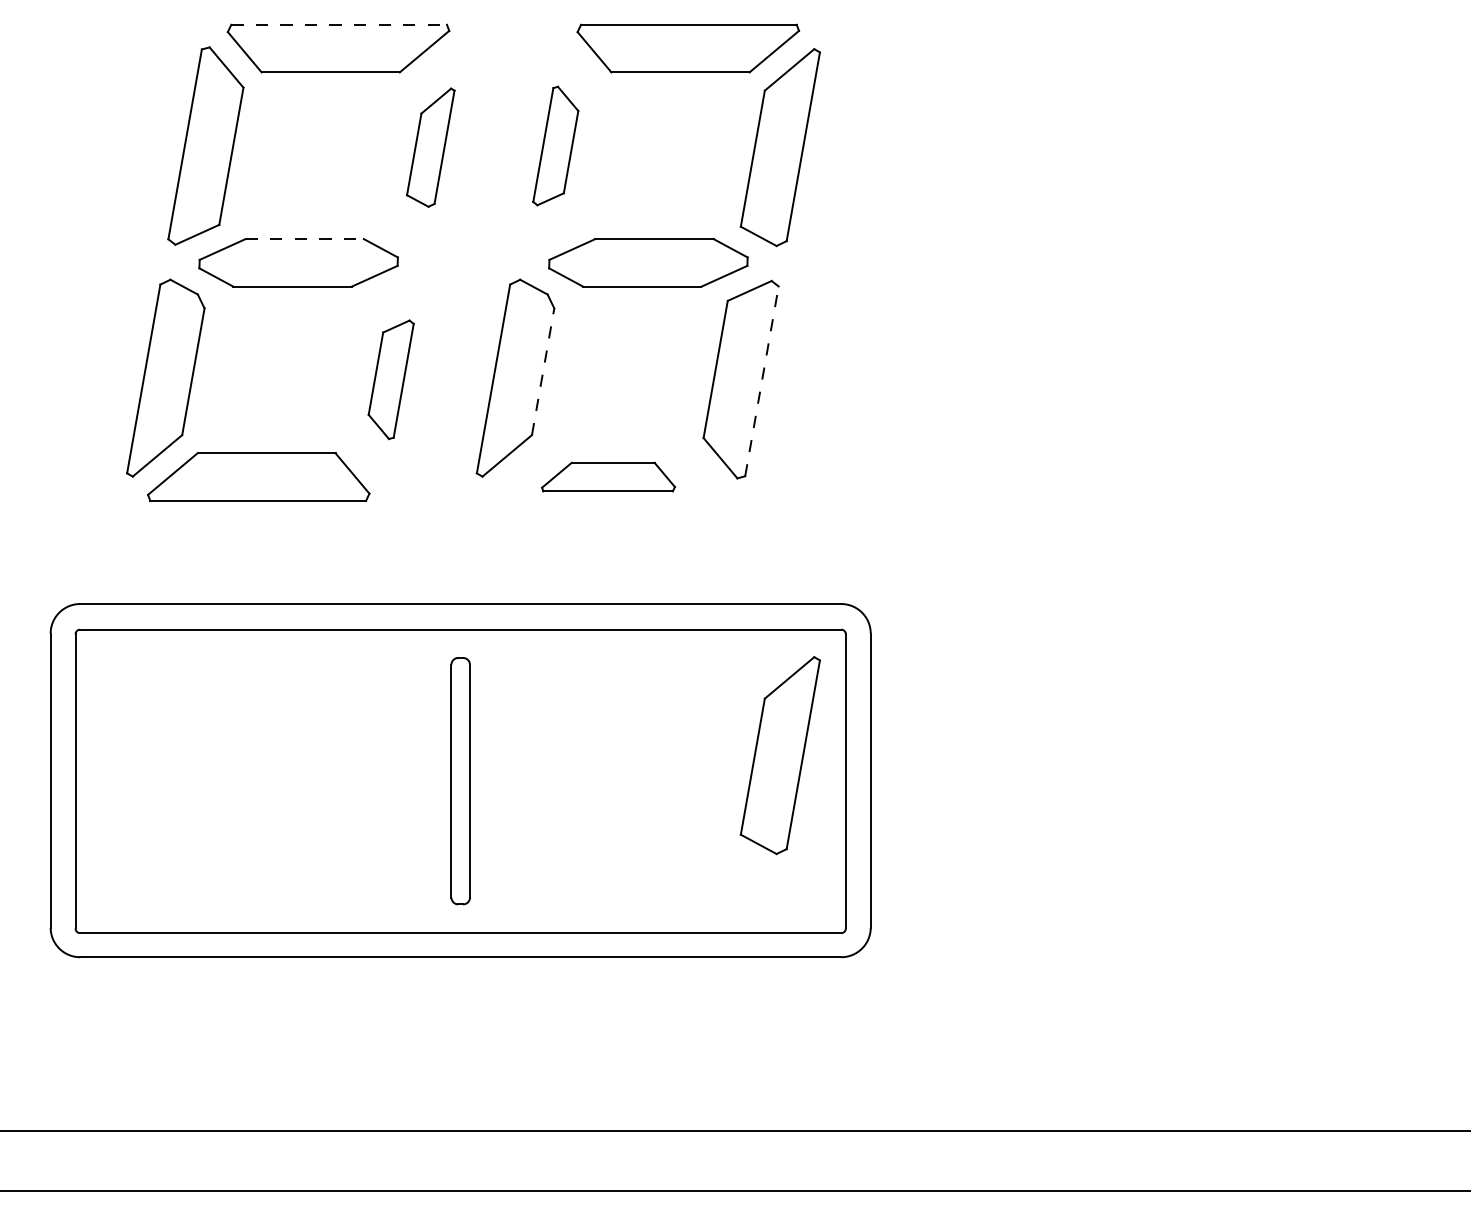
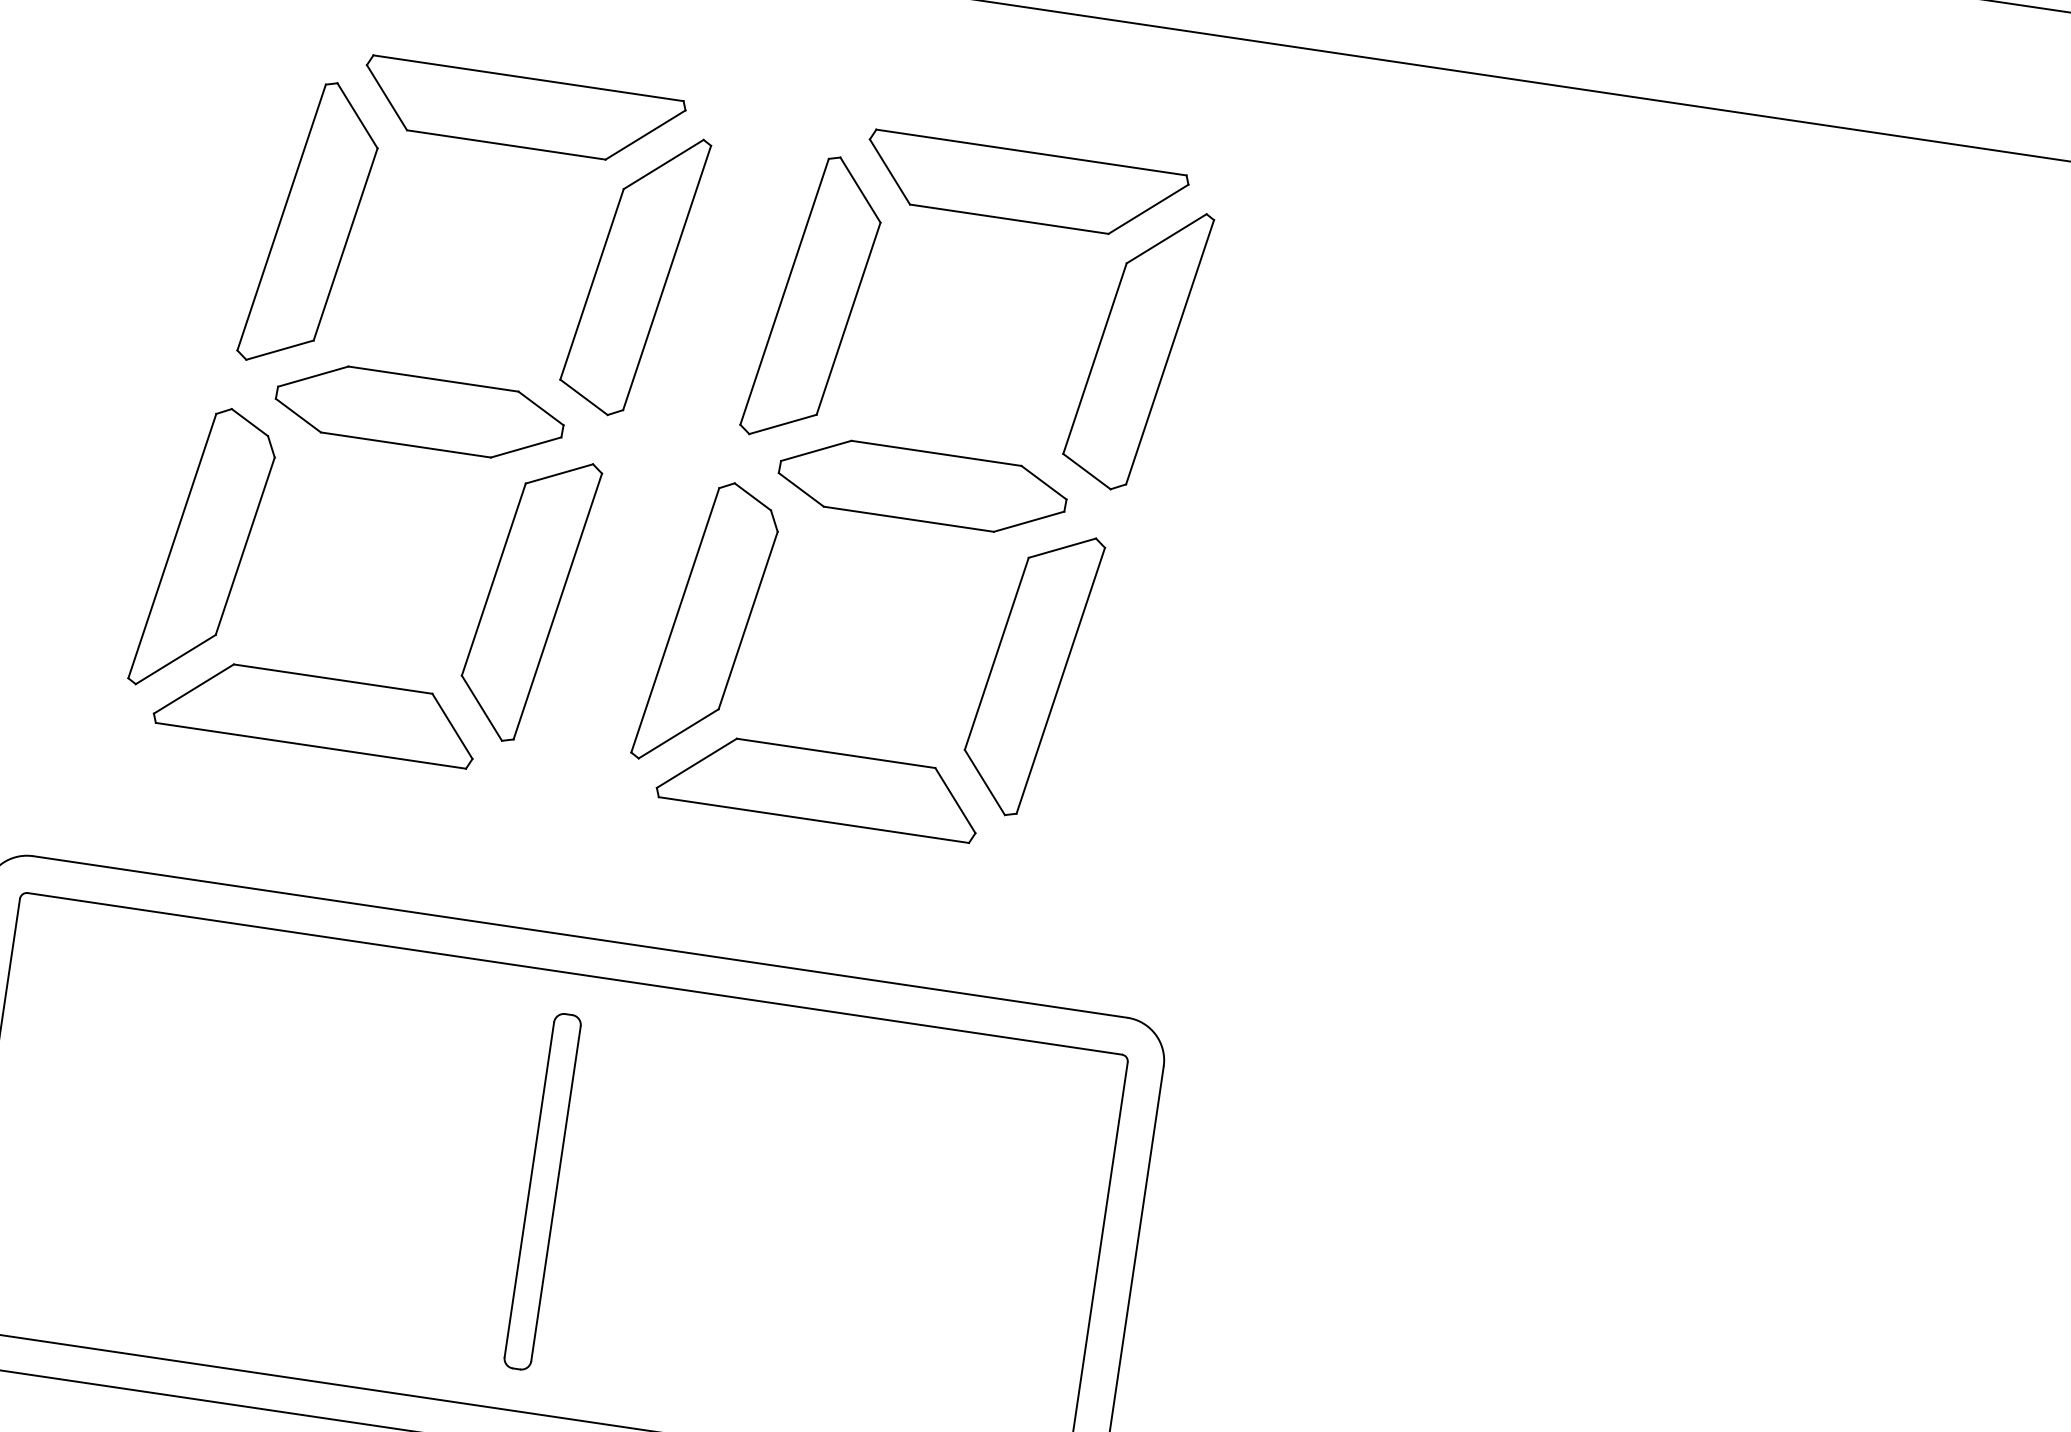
line: (339, 24) -> (529, 77), dashed -> solid
part: (555, 145) -> (813, 297), size x1.67
part: (430, 147) -> (633, 274), size x1.67
line: (305, 239) -> (434, 379), dashed -> solid
line: (543, 371) -> (748, 620), dashed -> solid
part: (390, 379) -> (527, 599), size x1.67
line: (762, 380) -> (1061, 679), dashed -> solid
part: (608, 476) -> (819, 785), size x1.67
part: (779, 755) -> (1006, 1222), removed

